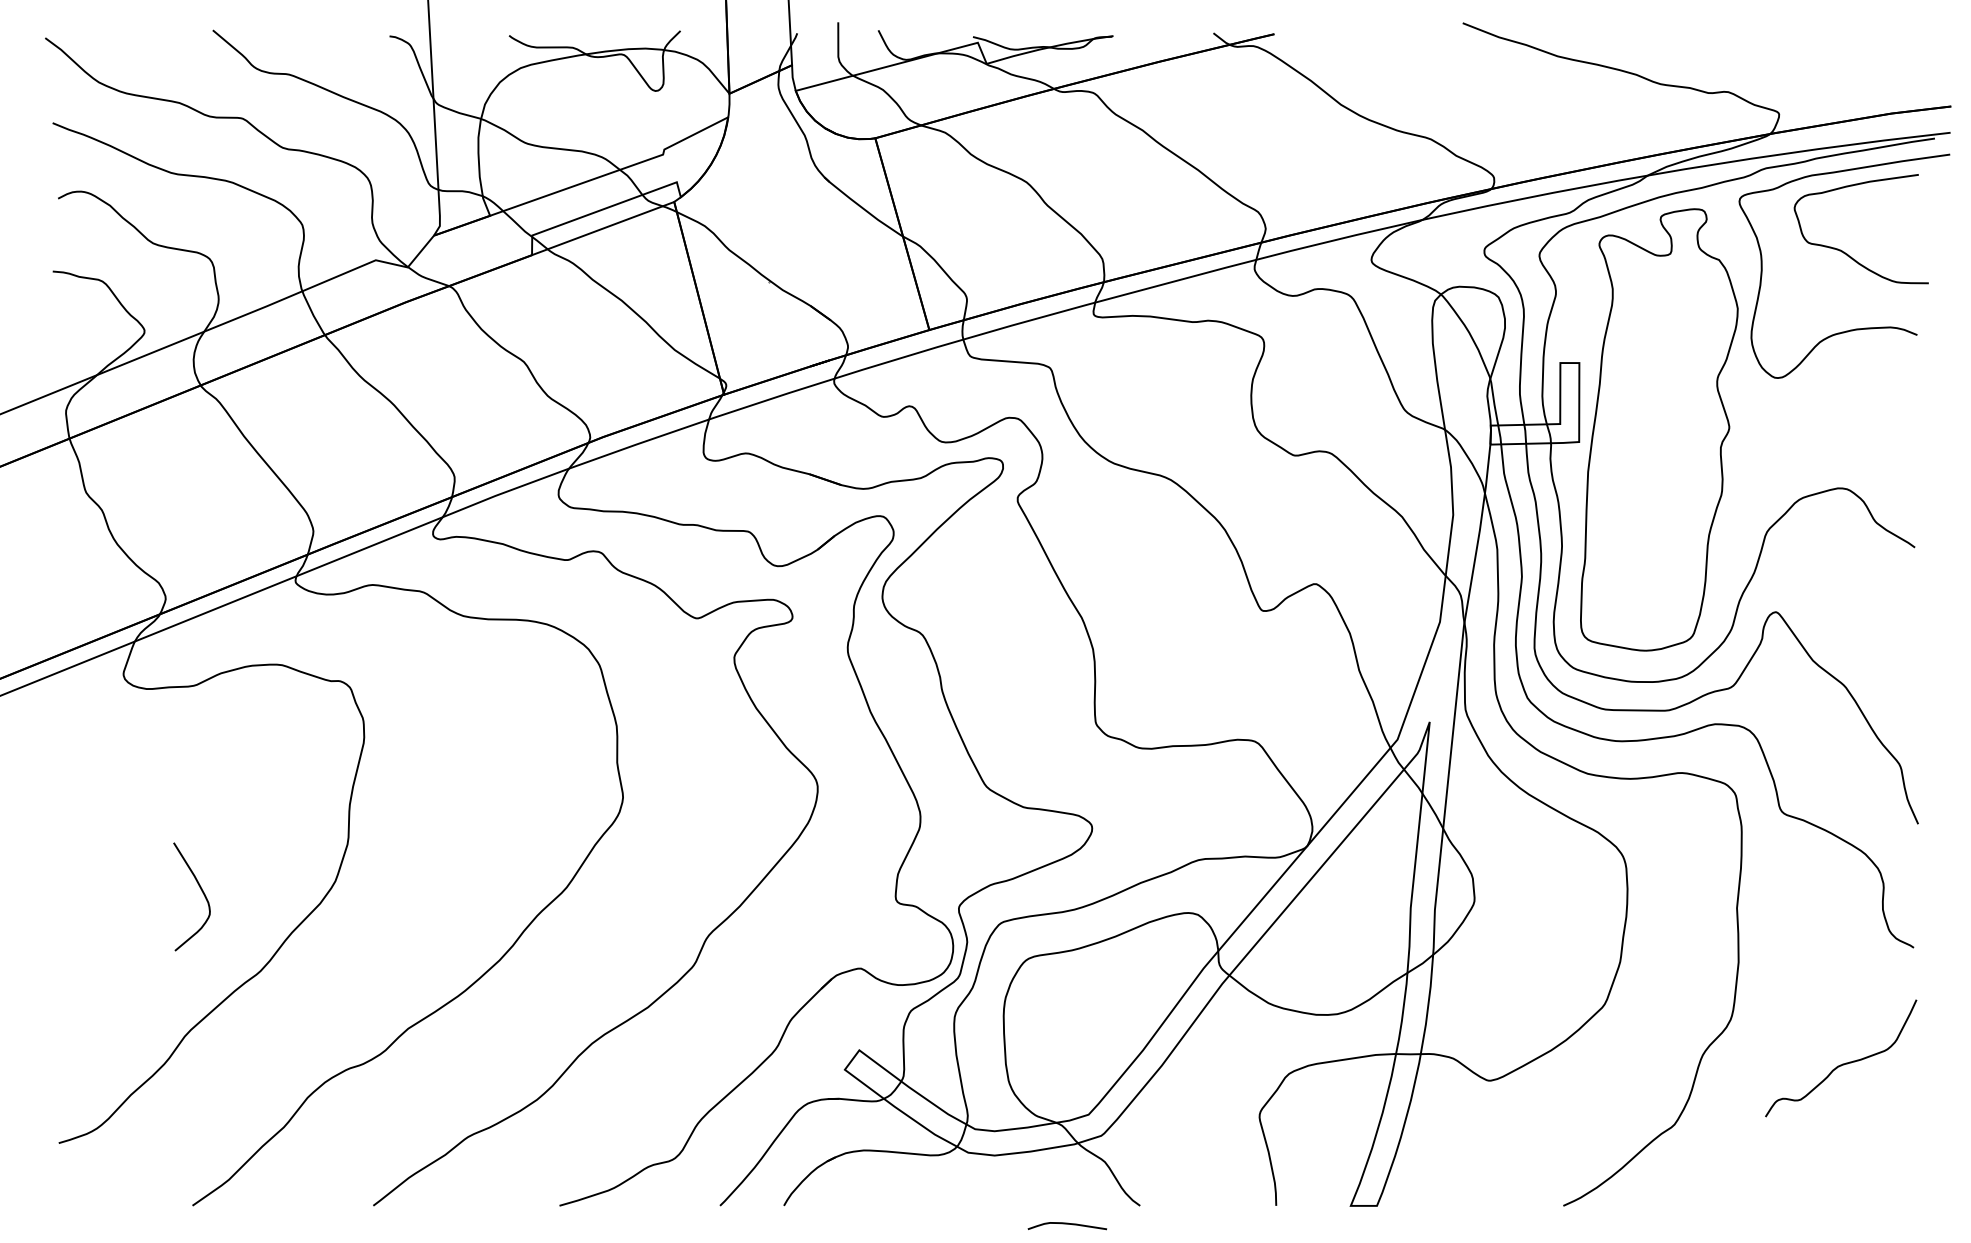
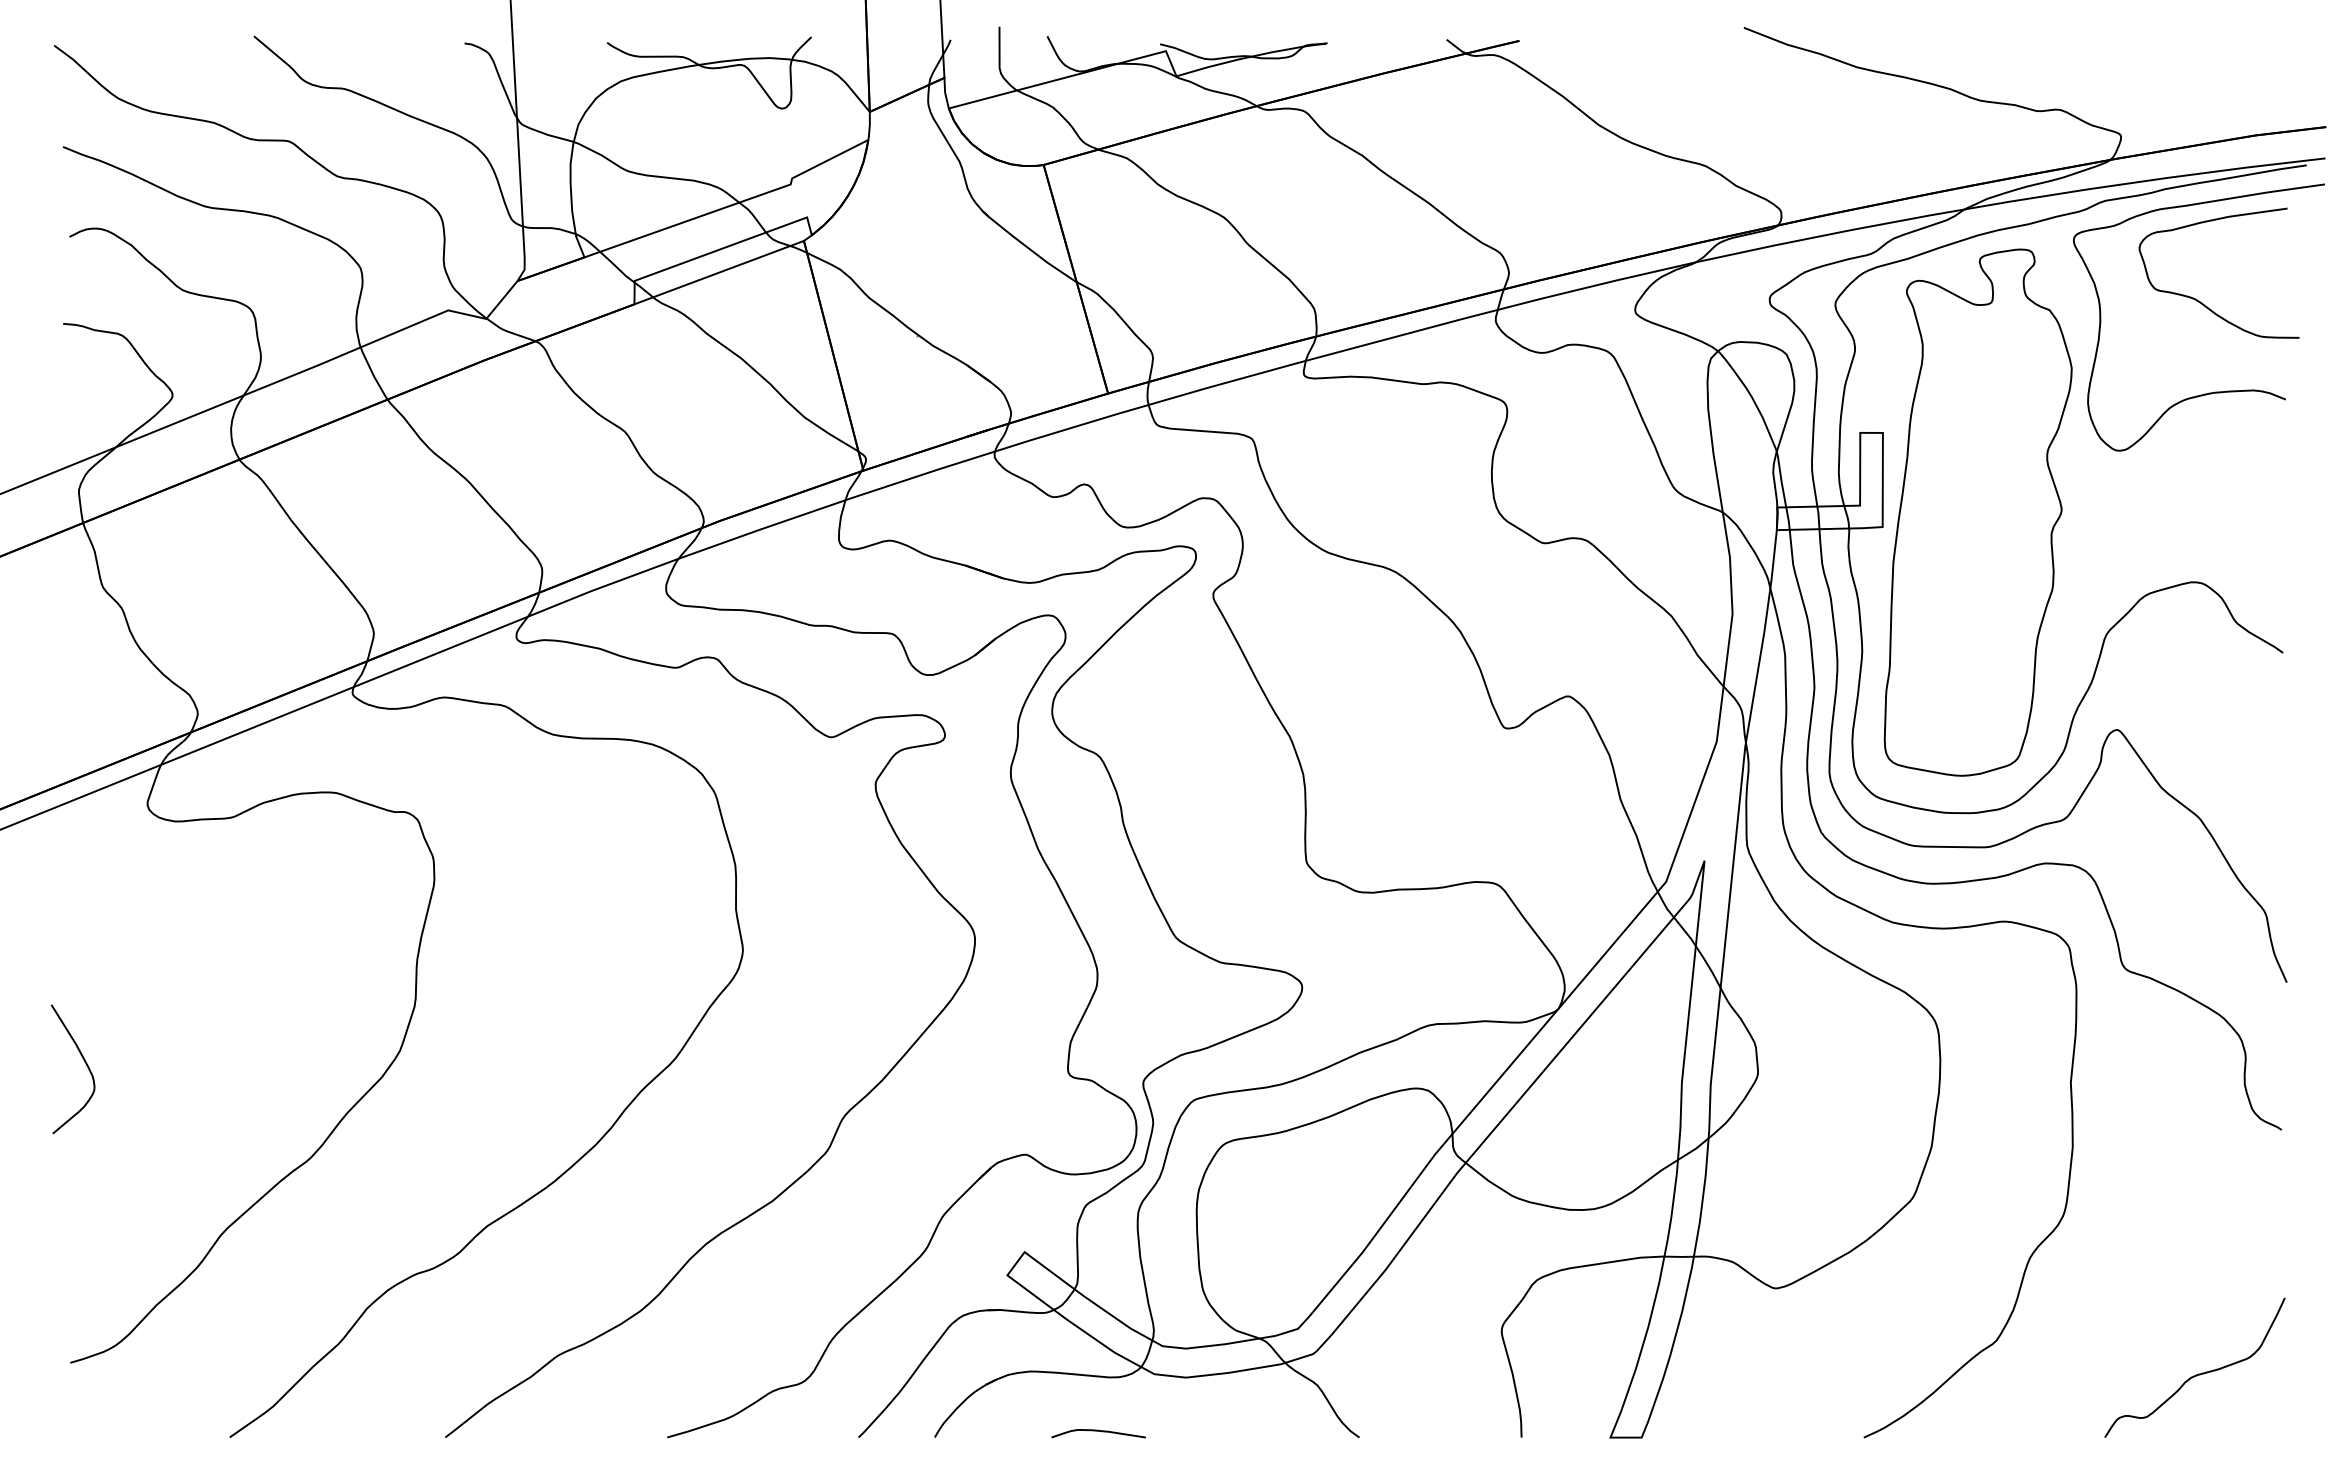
curve: (201, 891) -> (84, 1062), moved
curve: (1841, 1064) -> (2195, 1374), moved
curve: (1067, 1224) -> (1098, 1431), moved

